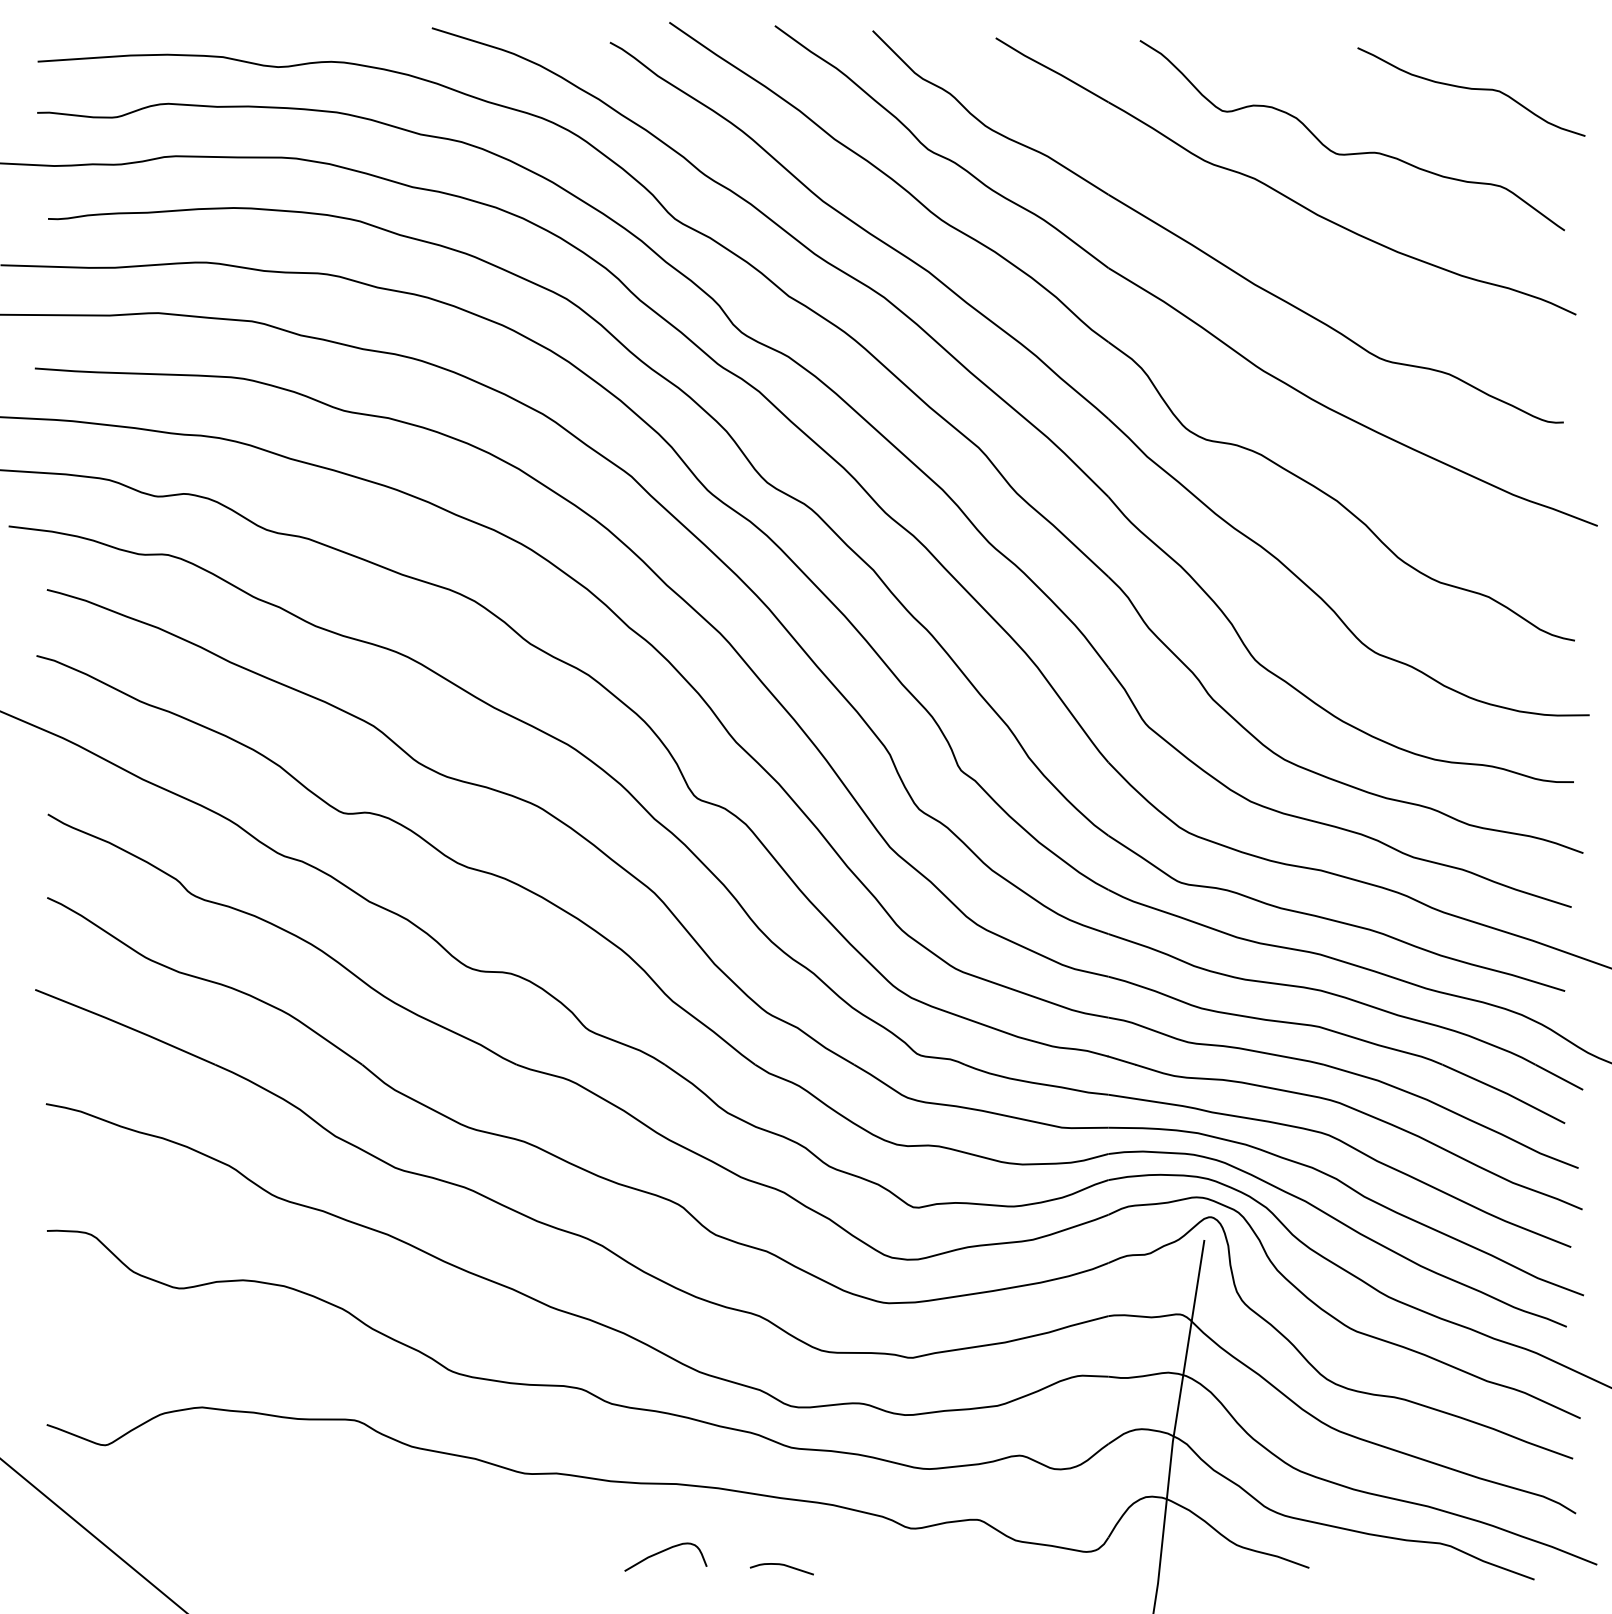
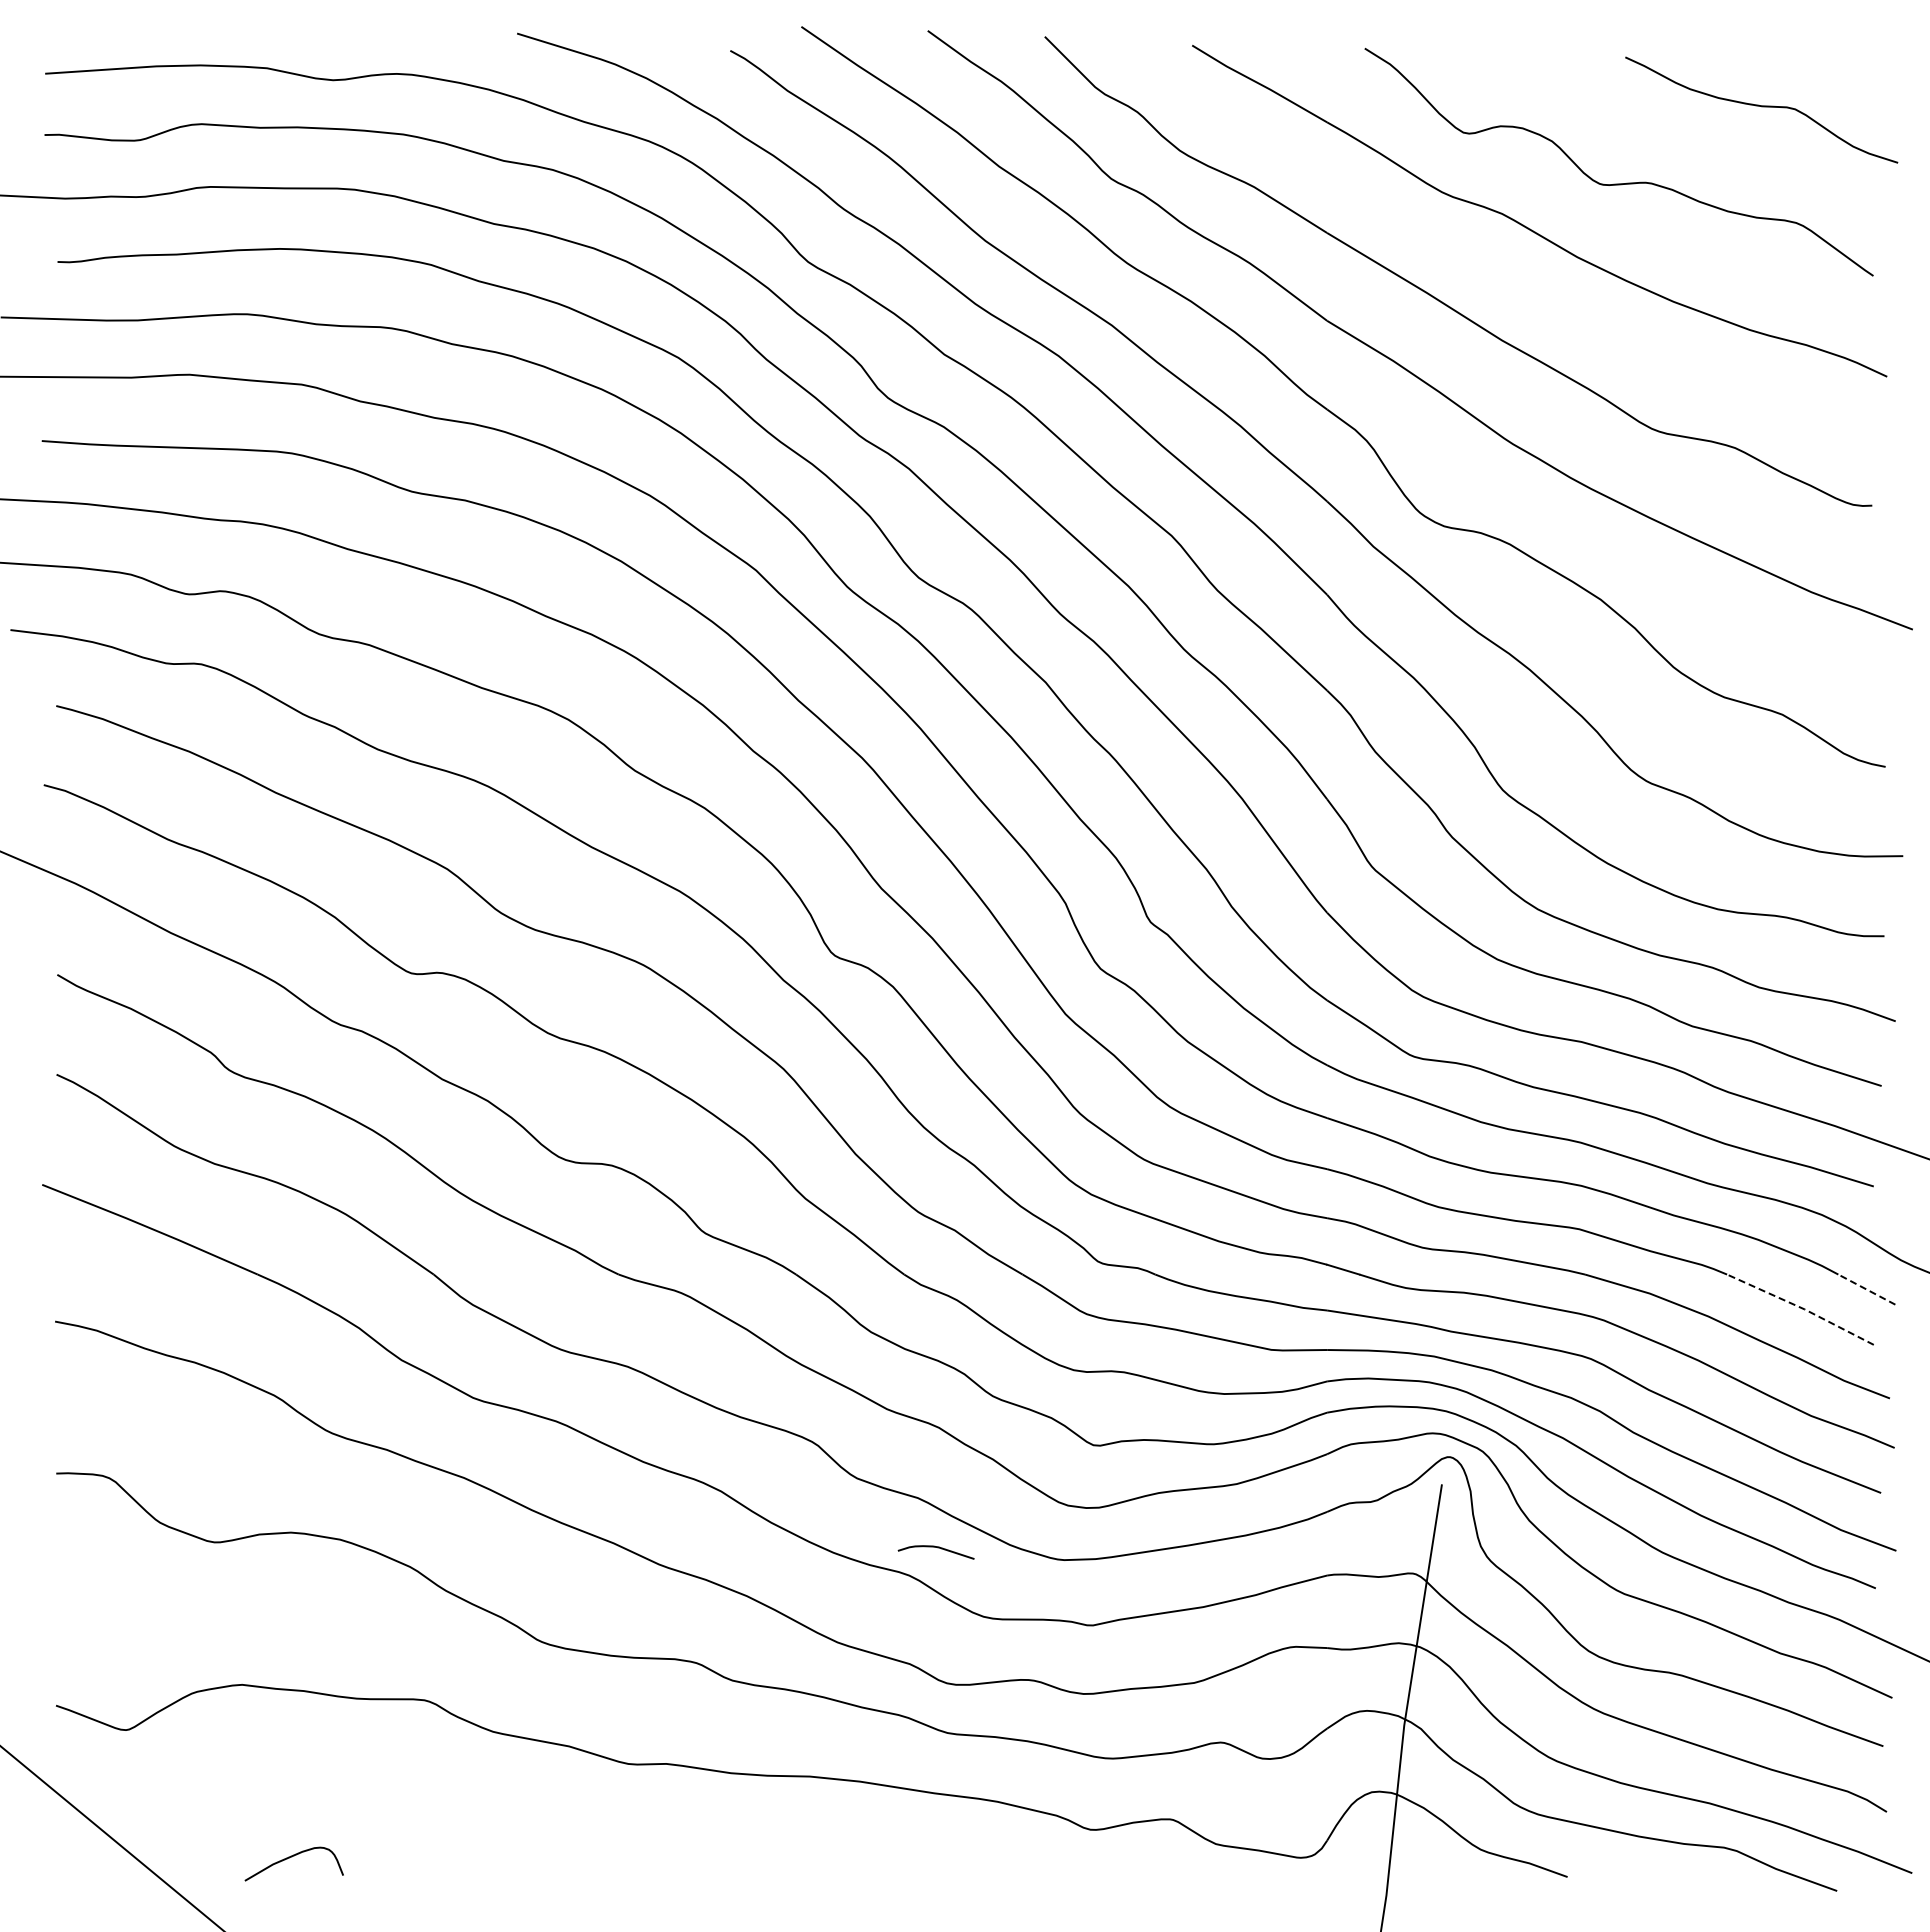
line: (1559, 1077) -> (1866, 1289), solid -> dashed
line: (1504, 1092) -> (1801, 1307), solid -> dashed
curve: (664, 1551) -> (292, 1857), moved
curve: (783, 1565) -> (937, 1548), moved

